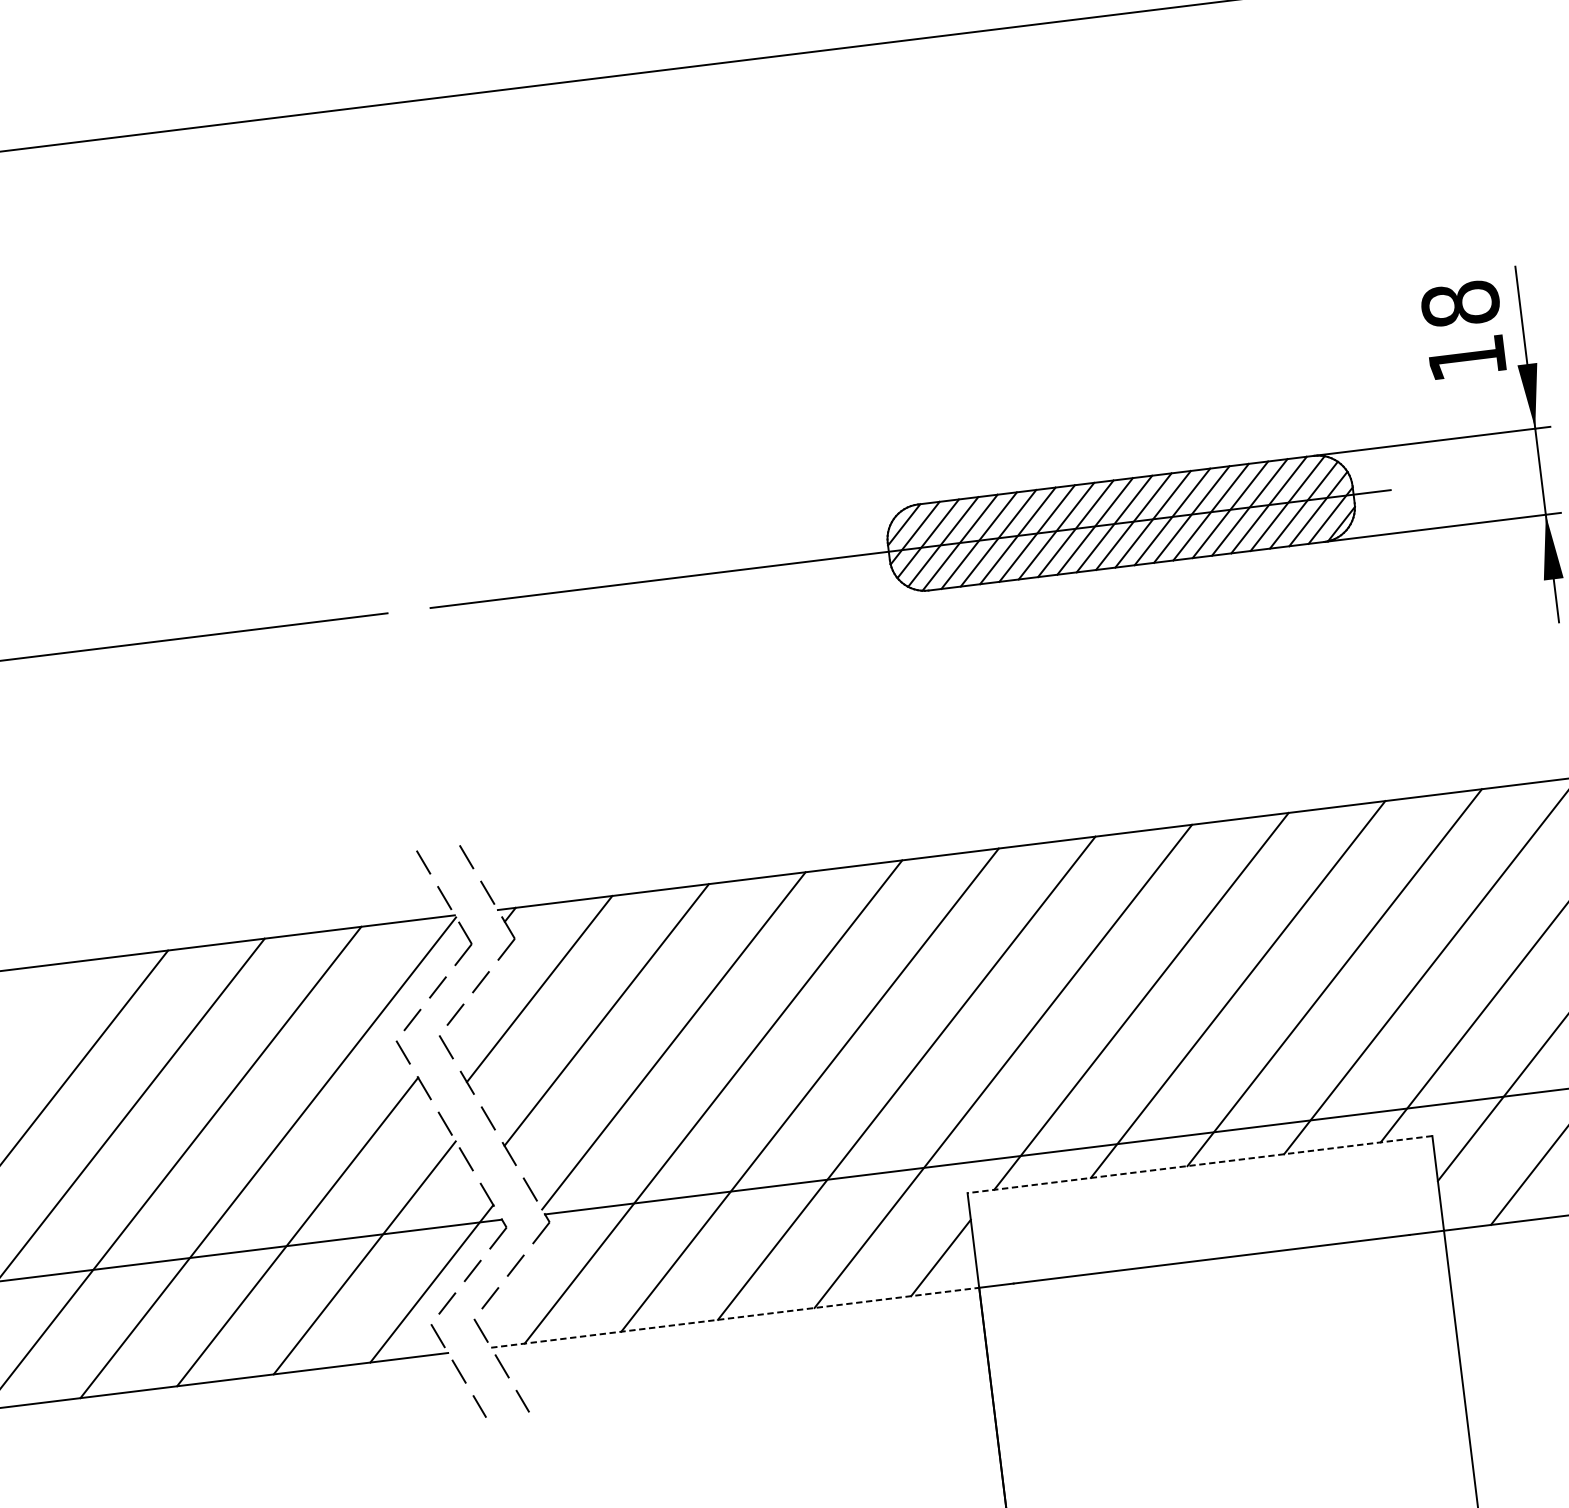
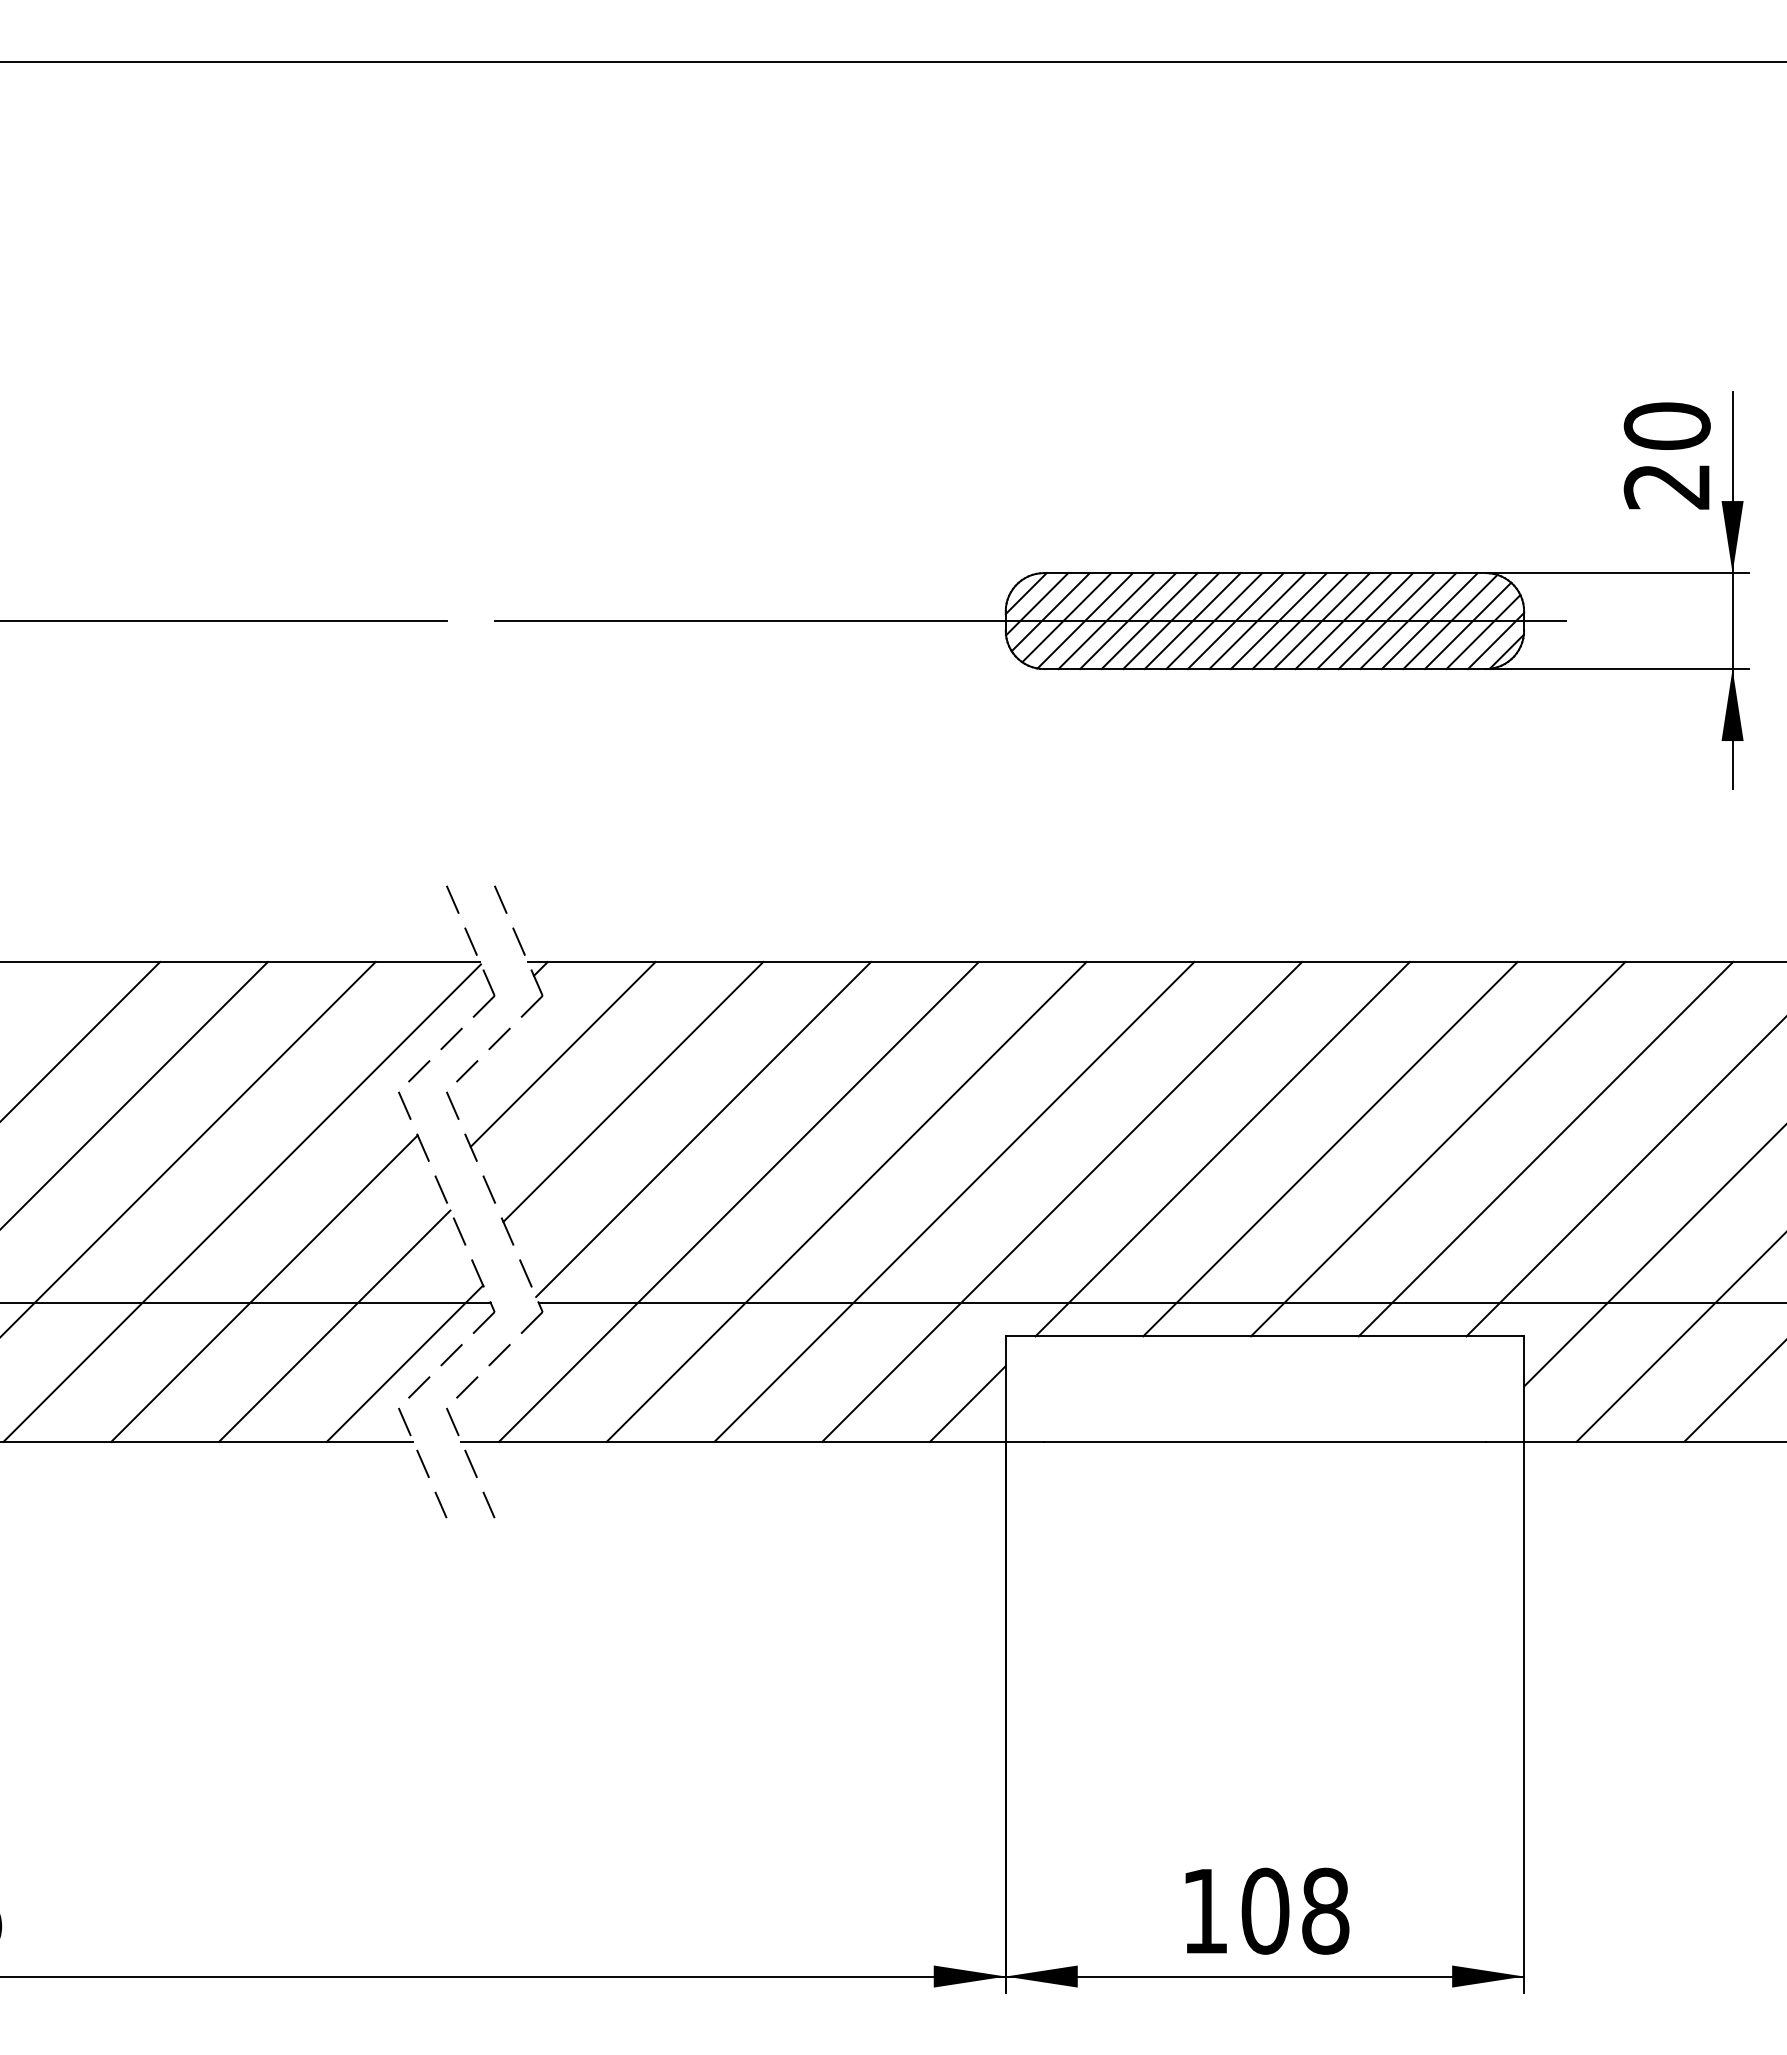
text: (1463, 330) -> (1666, 455), 18 -> 20
line: (1199, 1164) -> (1264, 1336), dashed -> solid
line: (735, 1317) -> (734, 1441), dashed -> solid

